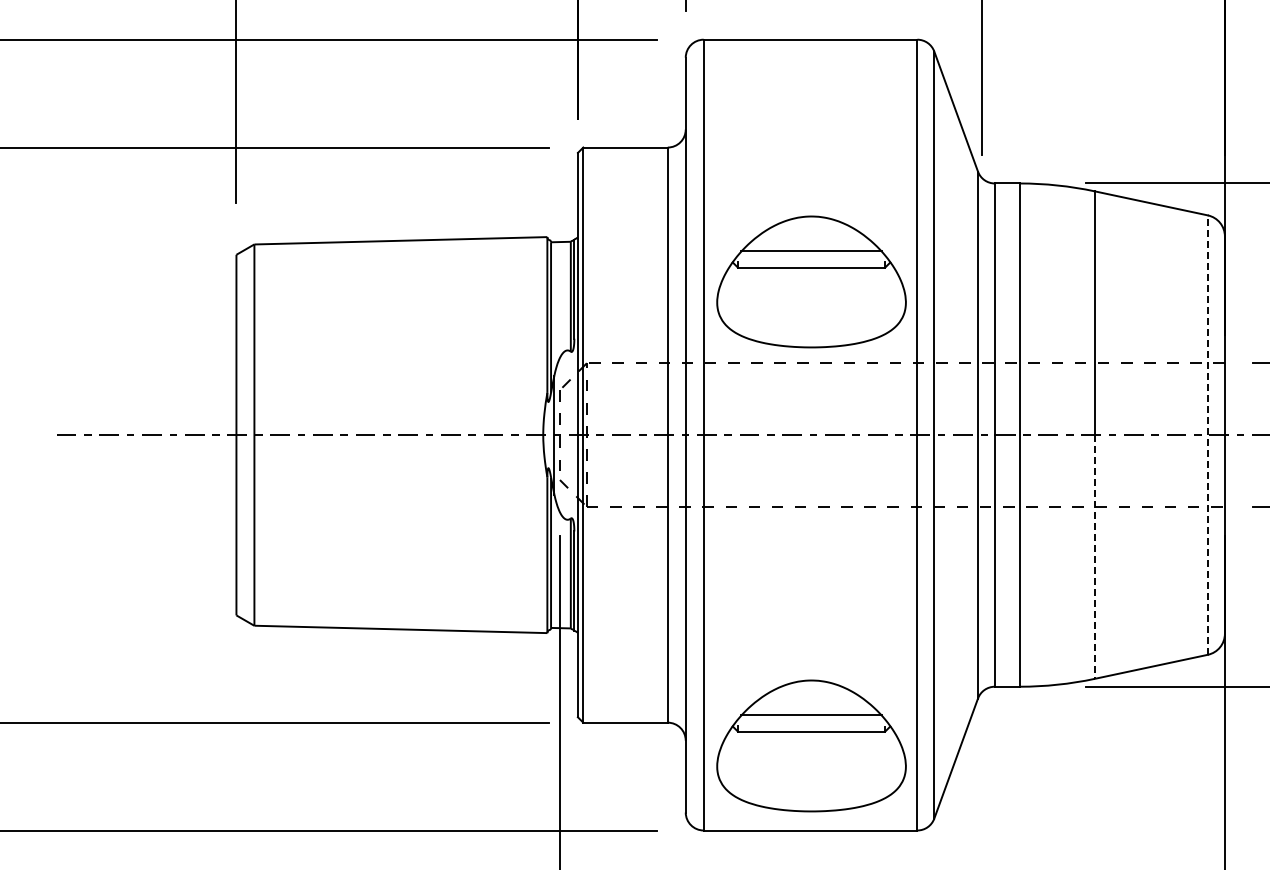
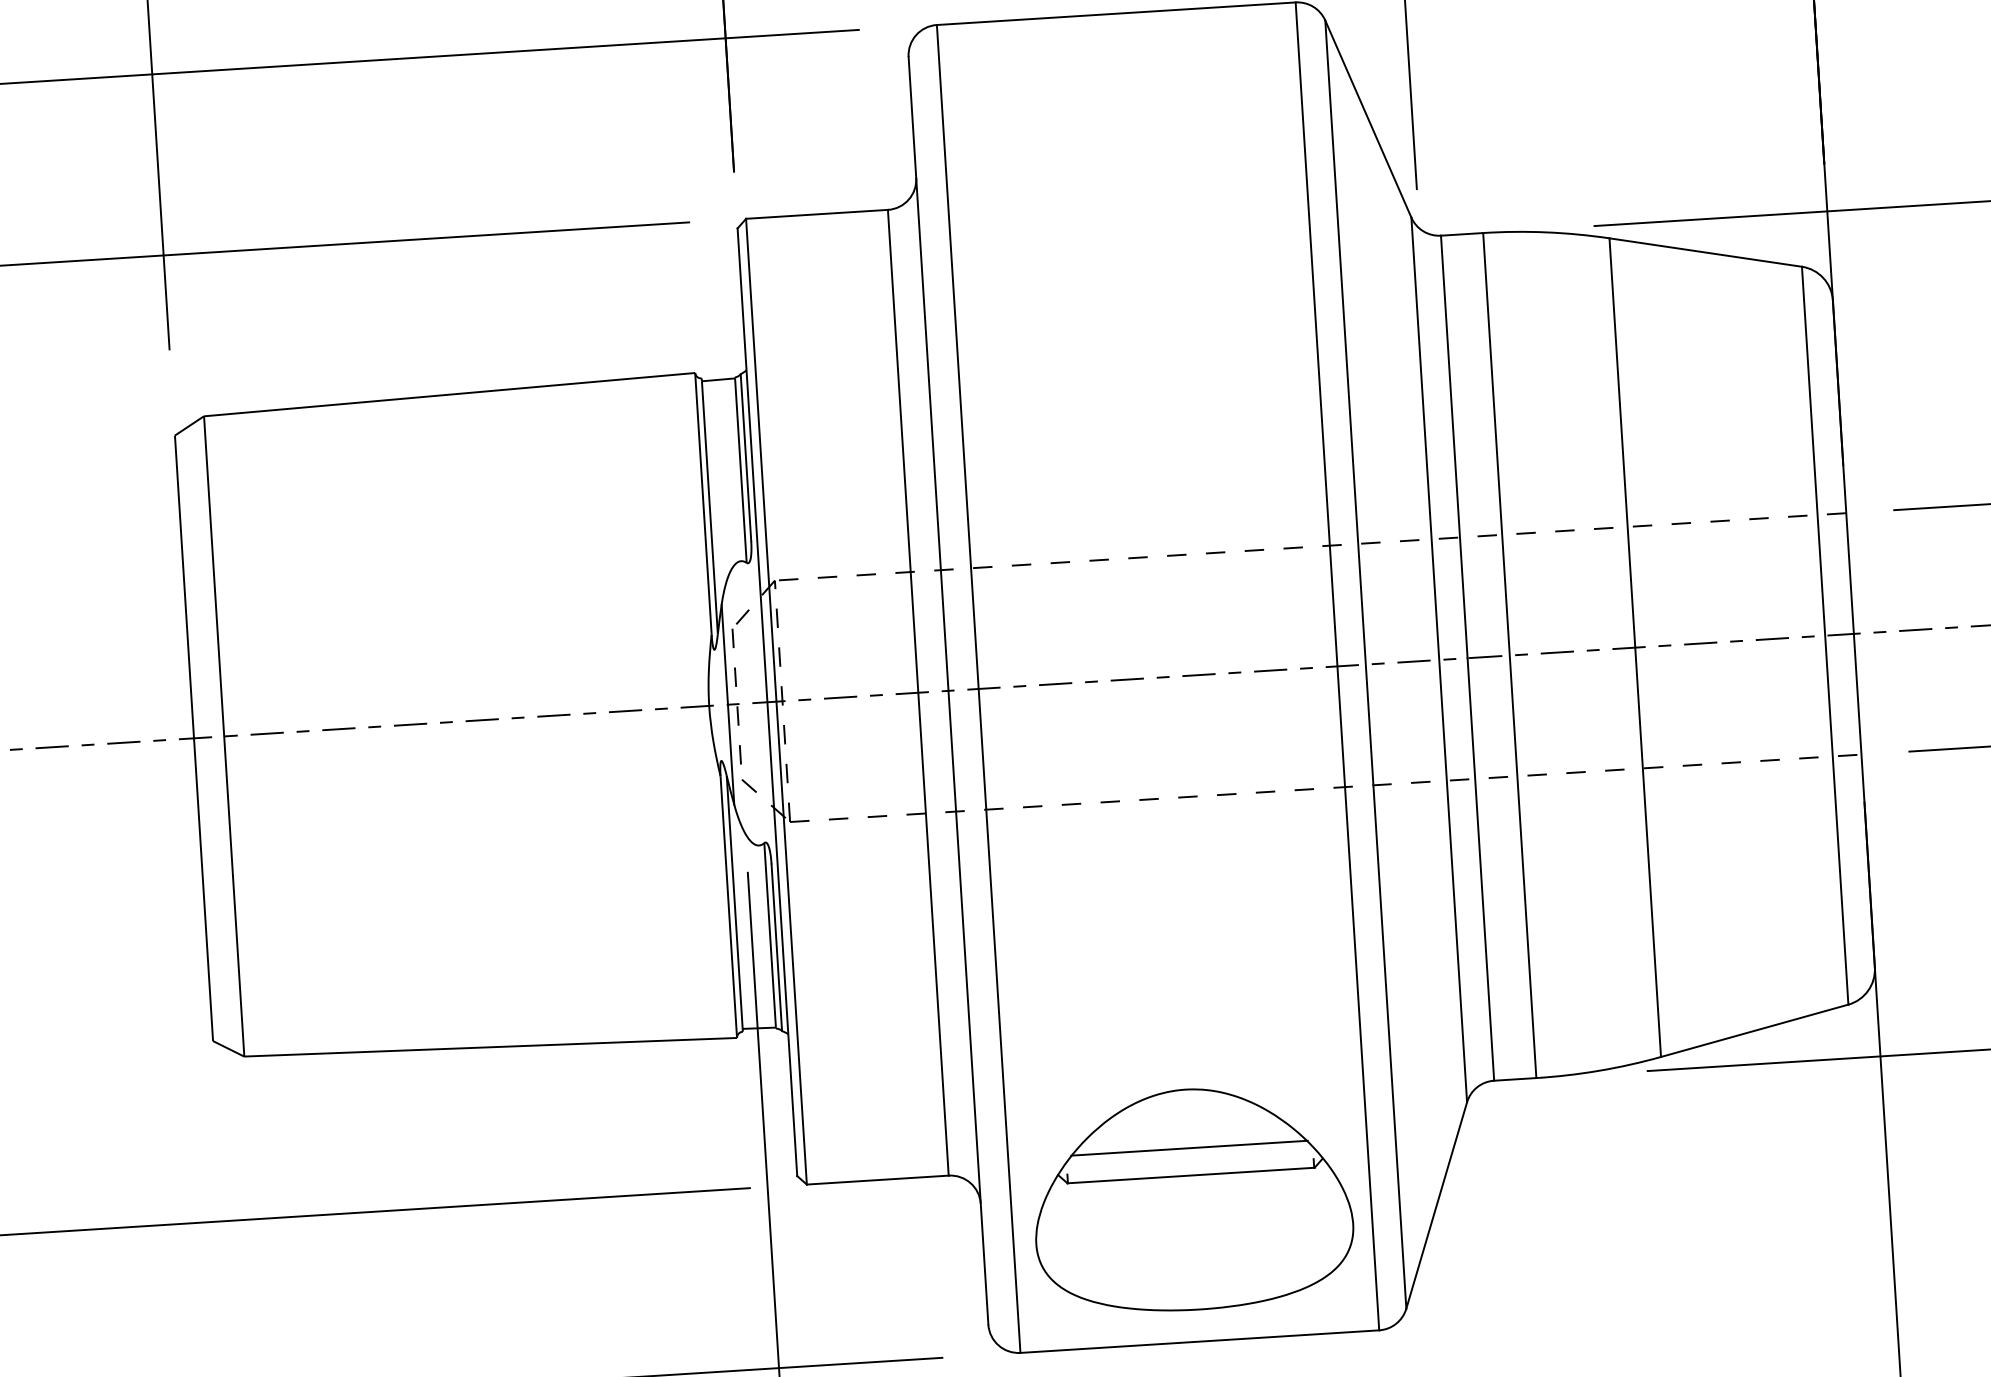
part: (811, 281) -> (1143, 419), removed
line: (1207, 435) -> (1824, 636), dashed -> solid
line: (1094, 556) -> (1647, 851), dashed -> solid

